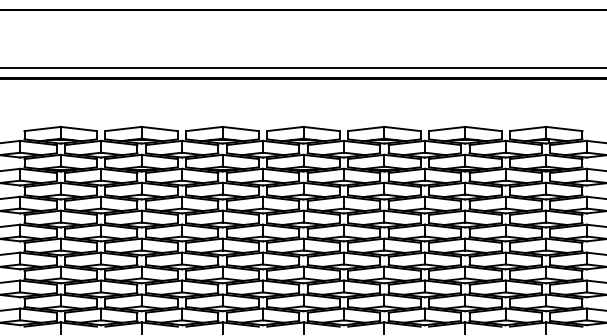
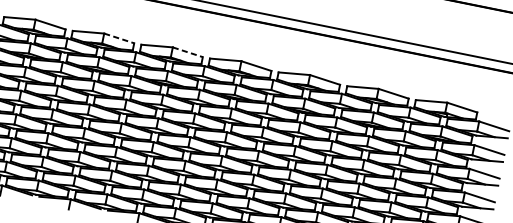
line: (160, 129) -> (119, 38), solid -> dashed
line: (241, 129) -> (188, 52), solid -> dashed

